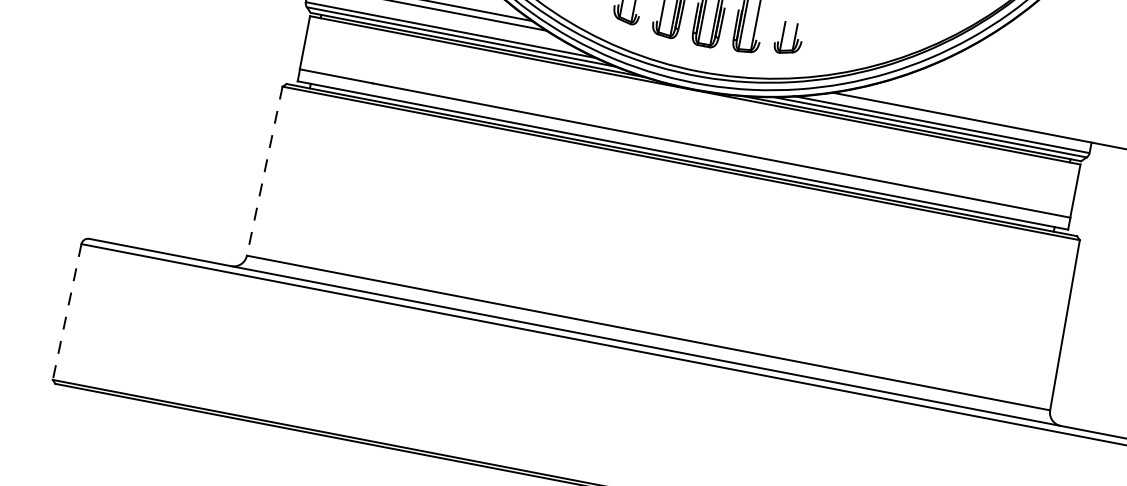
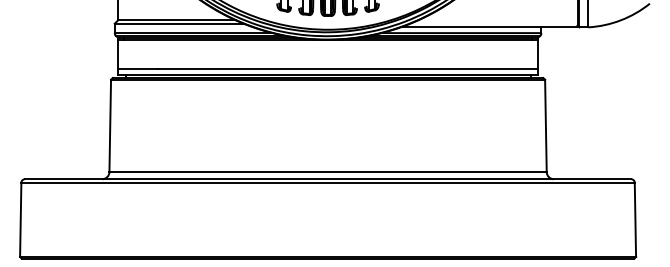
line: (265, 172) -> (110, 126), dashed -> solid
line: (66, 313) -> (20, 220), dashed -> solid

